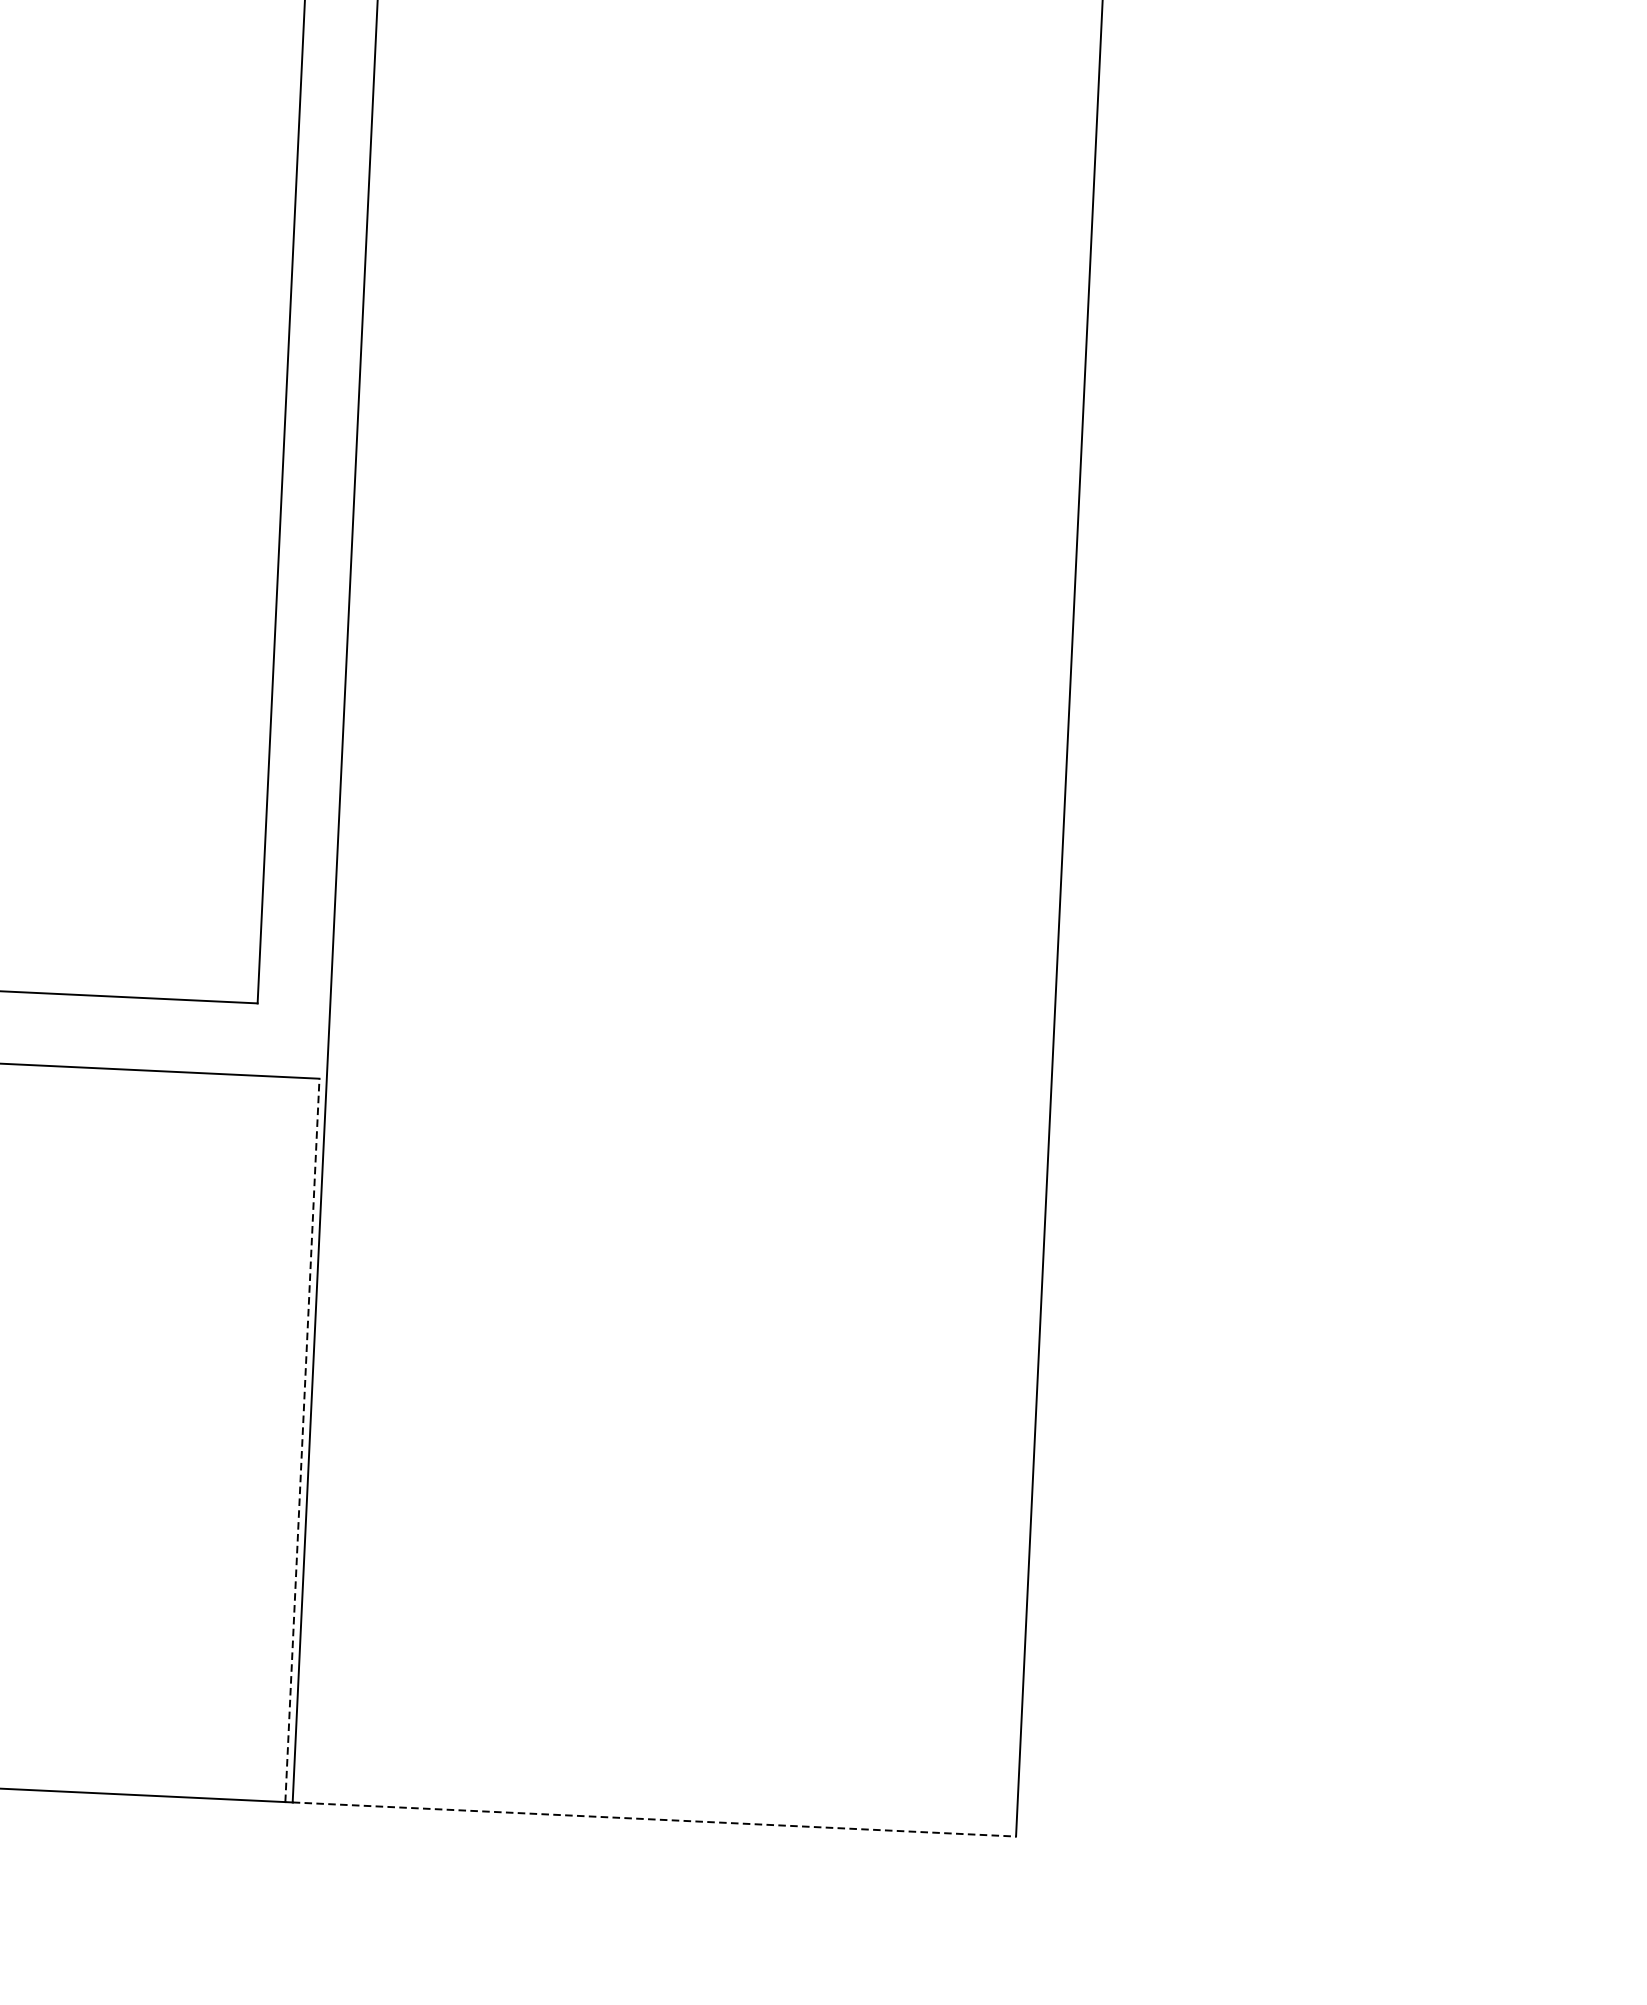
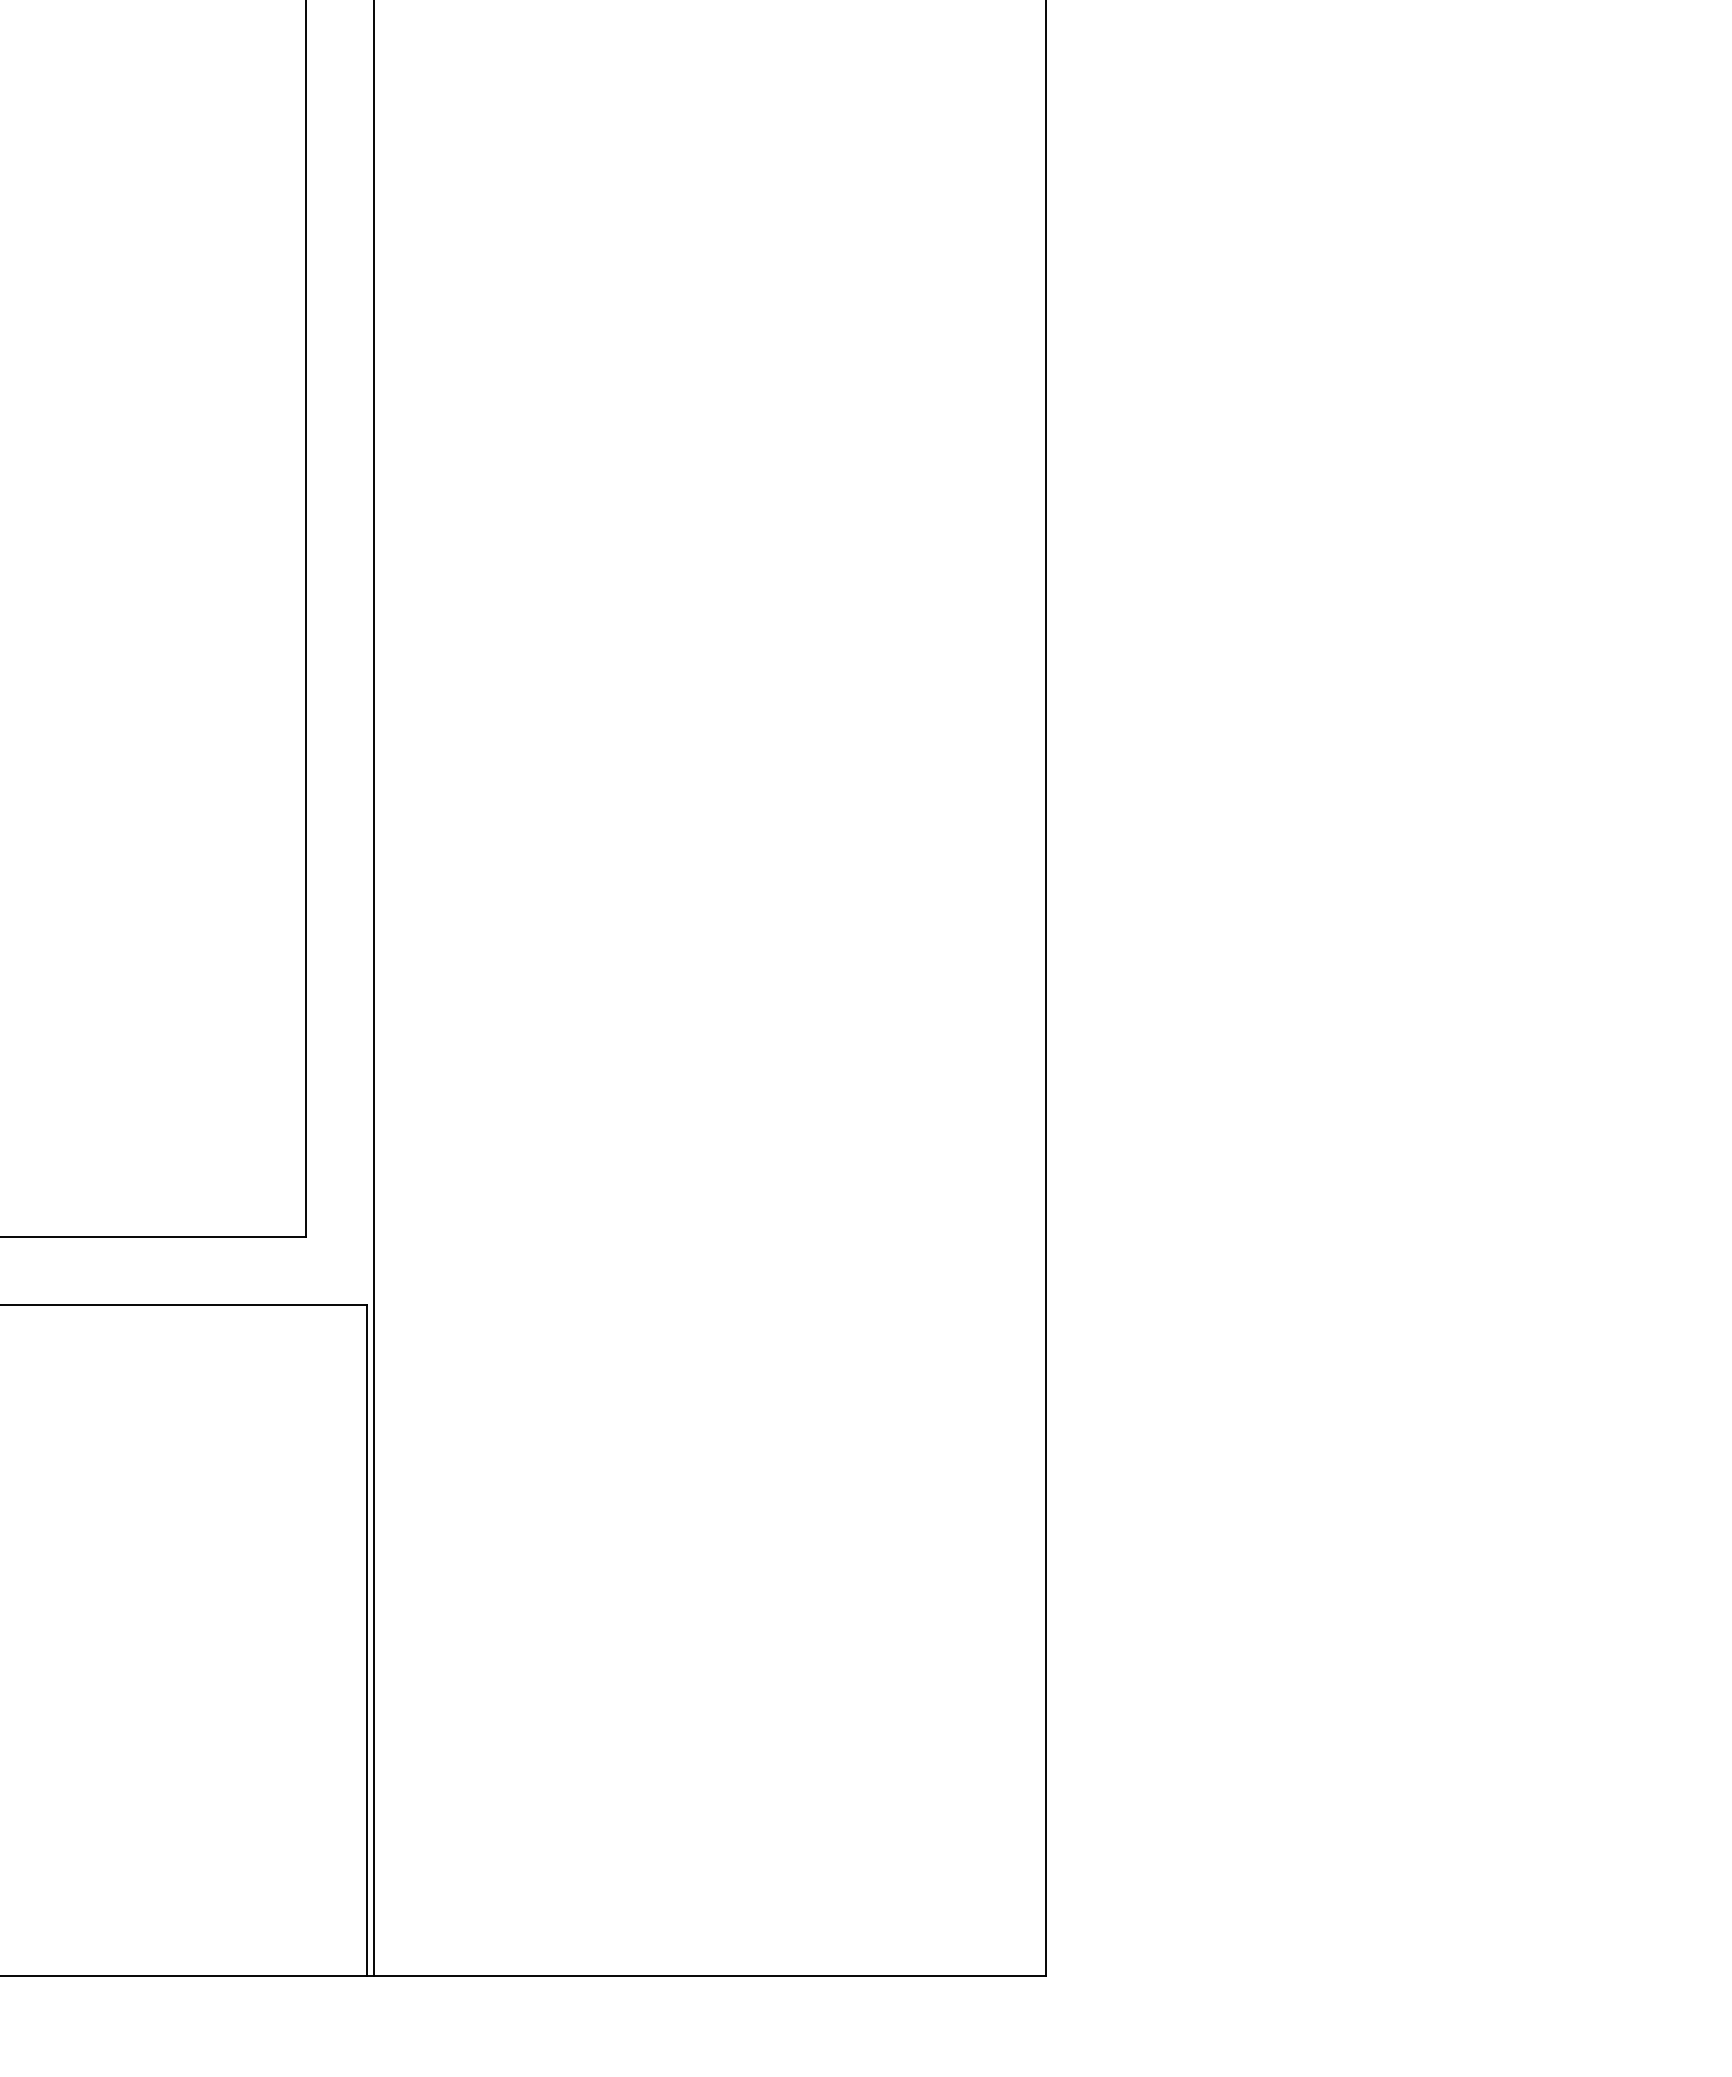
line: (301, 1440) -> (366, 1640), dashed -> solid
line: (654, 1819) -> (709, 1976), dashed -> solid

